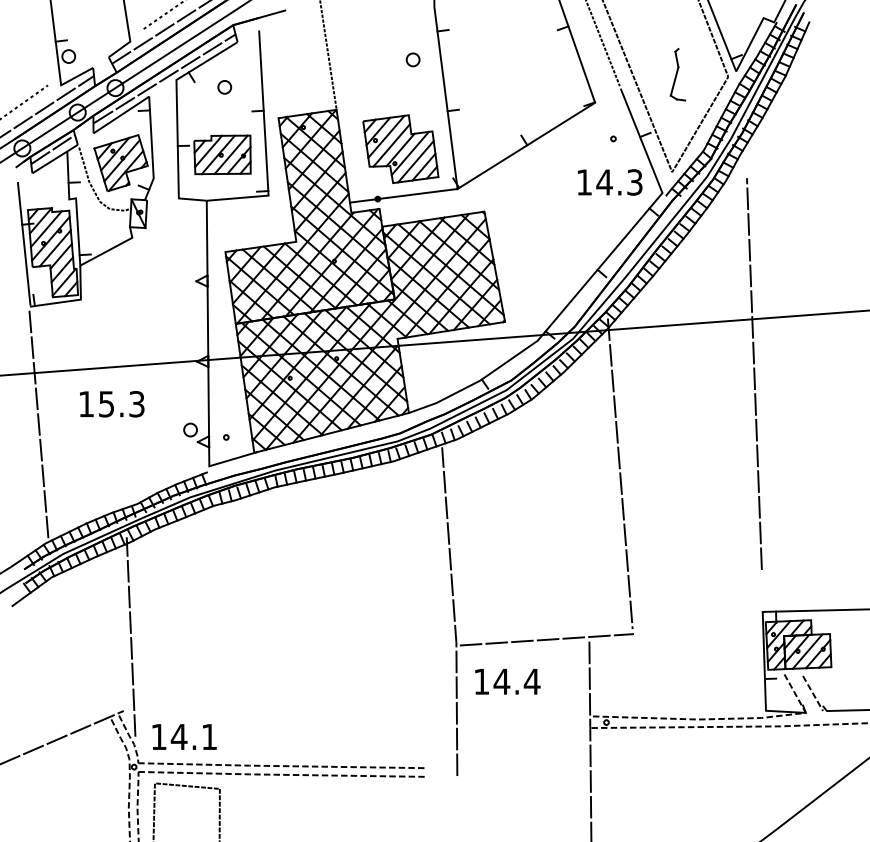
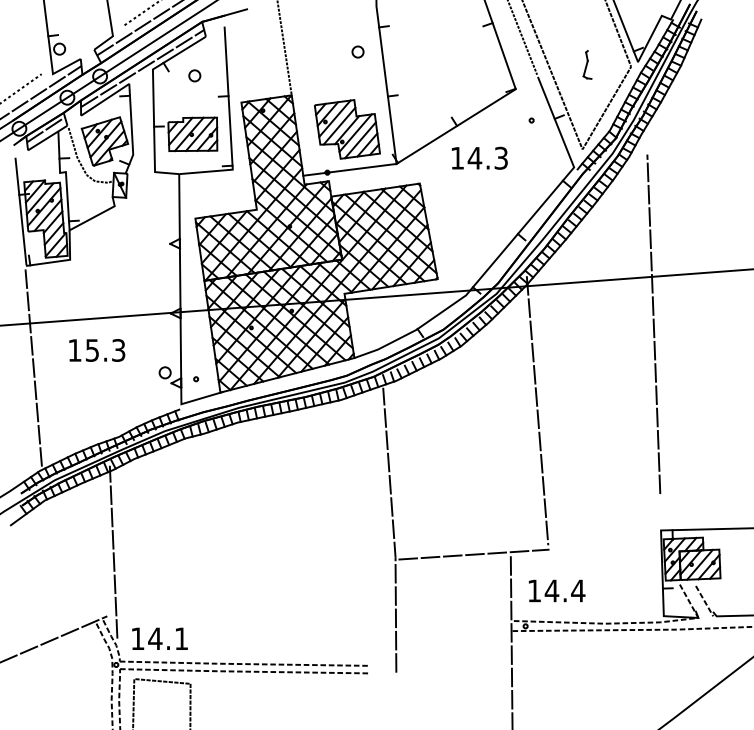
part: (677, 74) -> (587, 64), size x0.62
text: (609, 181) -> (479, 157), moved
text: (507, 681) -> (556, 590), moved

